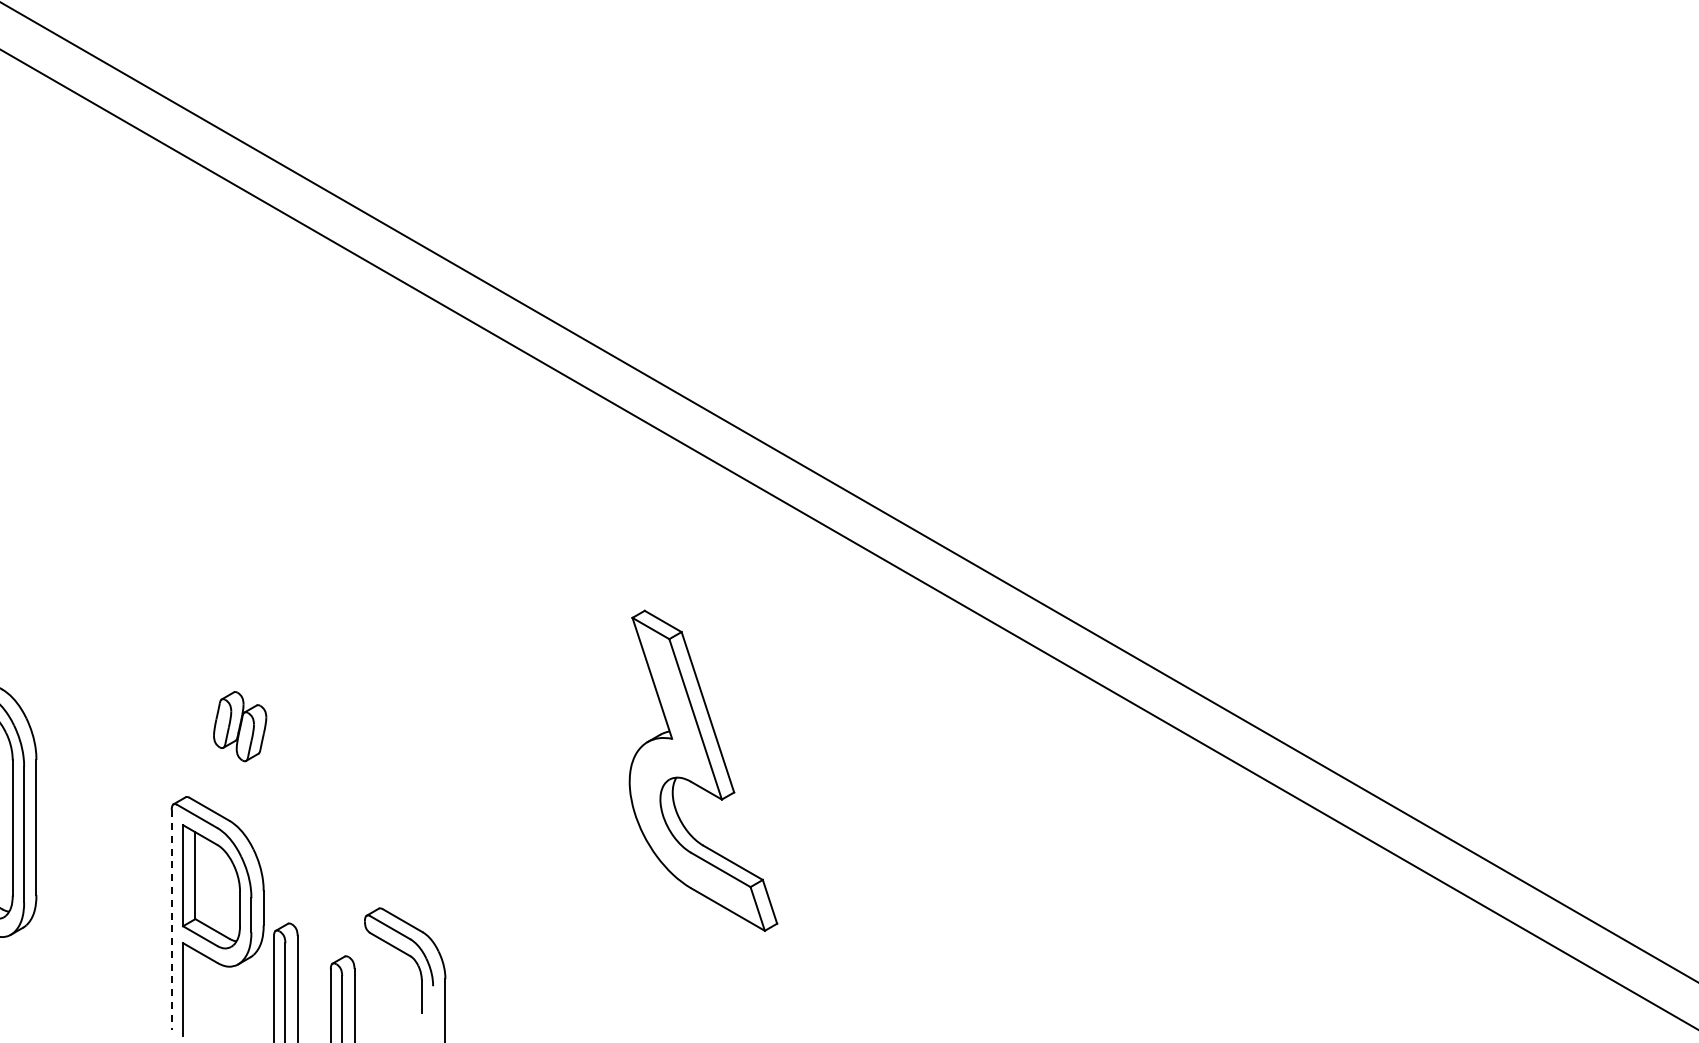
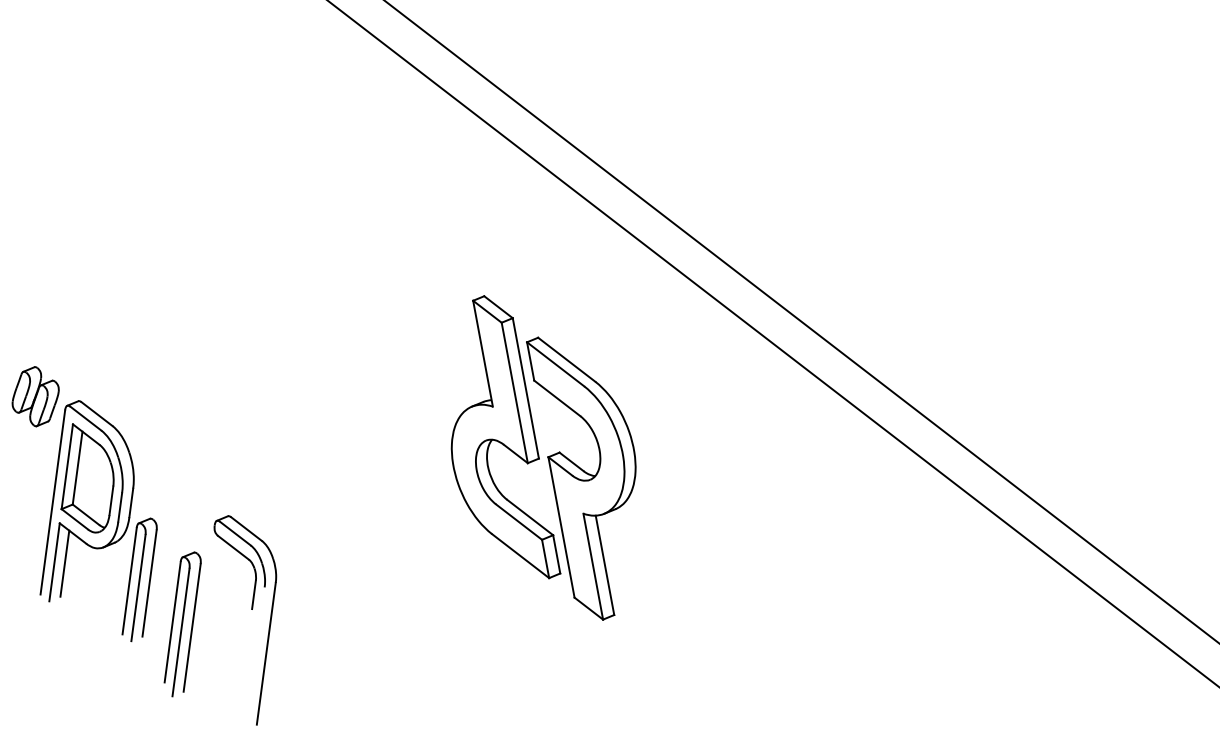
part: (240, 726) -> (36, 396), moved
part: (775, 810) -> (571, 478), added
line: (171, 919) -> (52, 502), dashed -> solid
line: (195, 989) -> (64, 563), added

